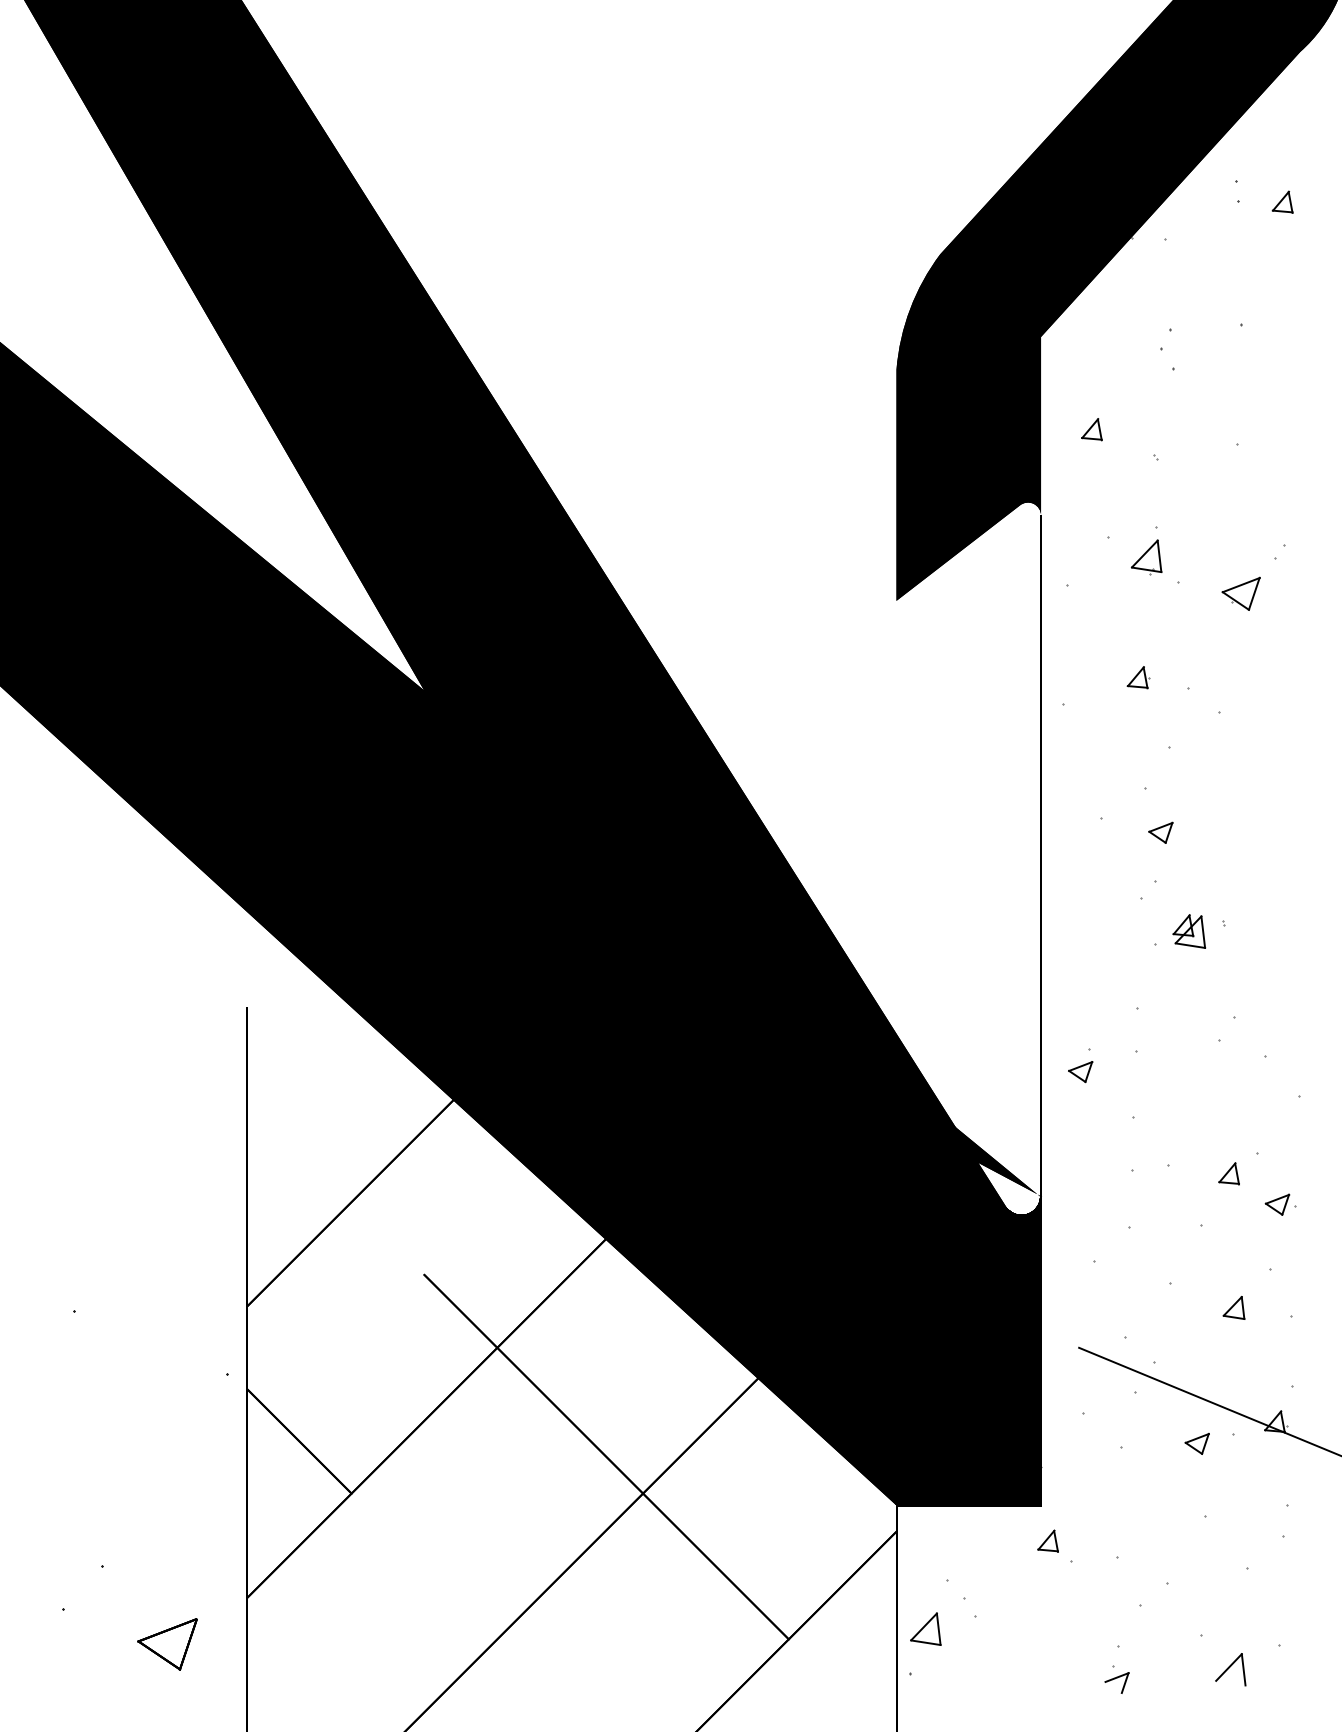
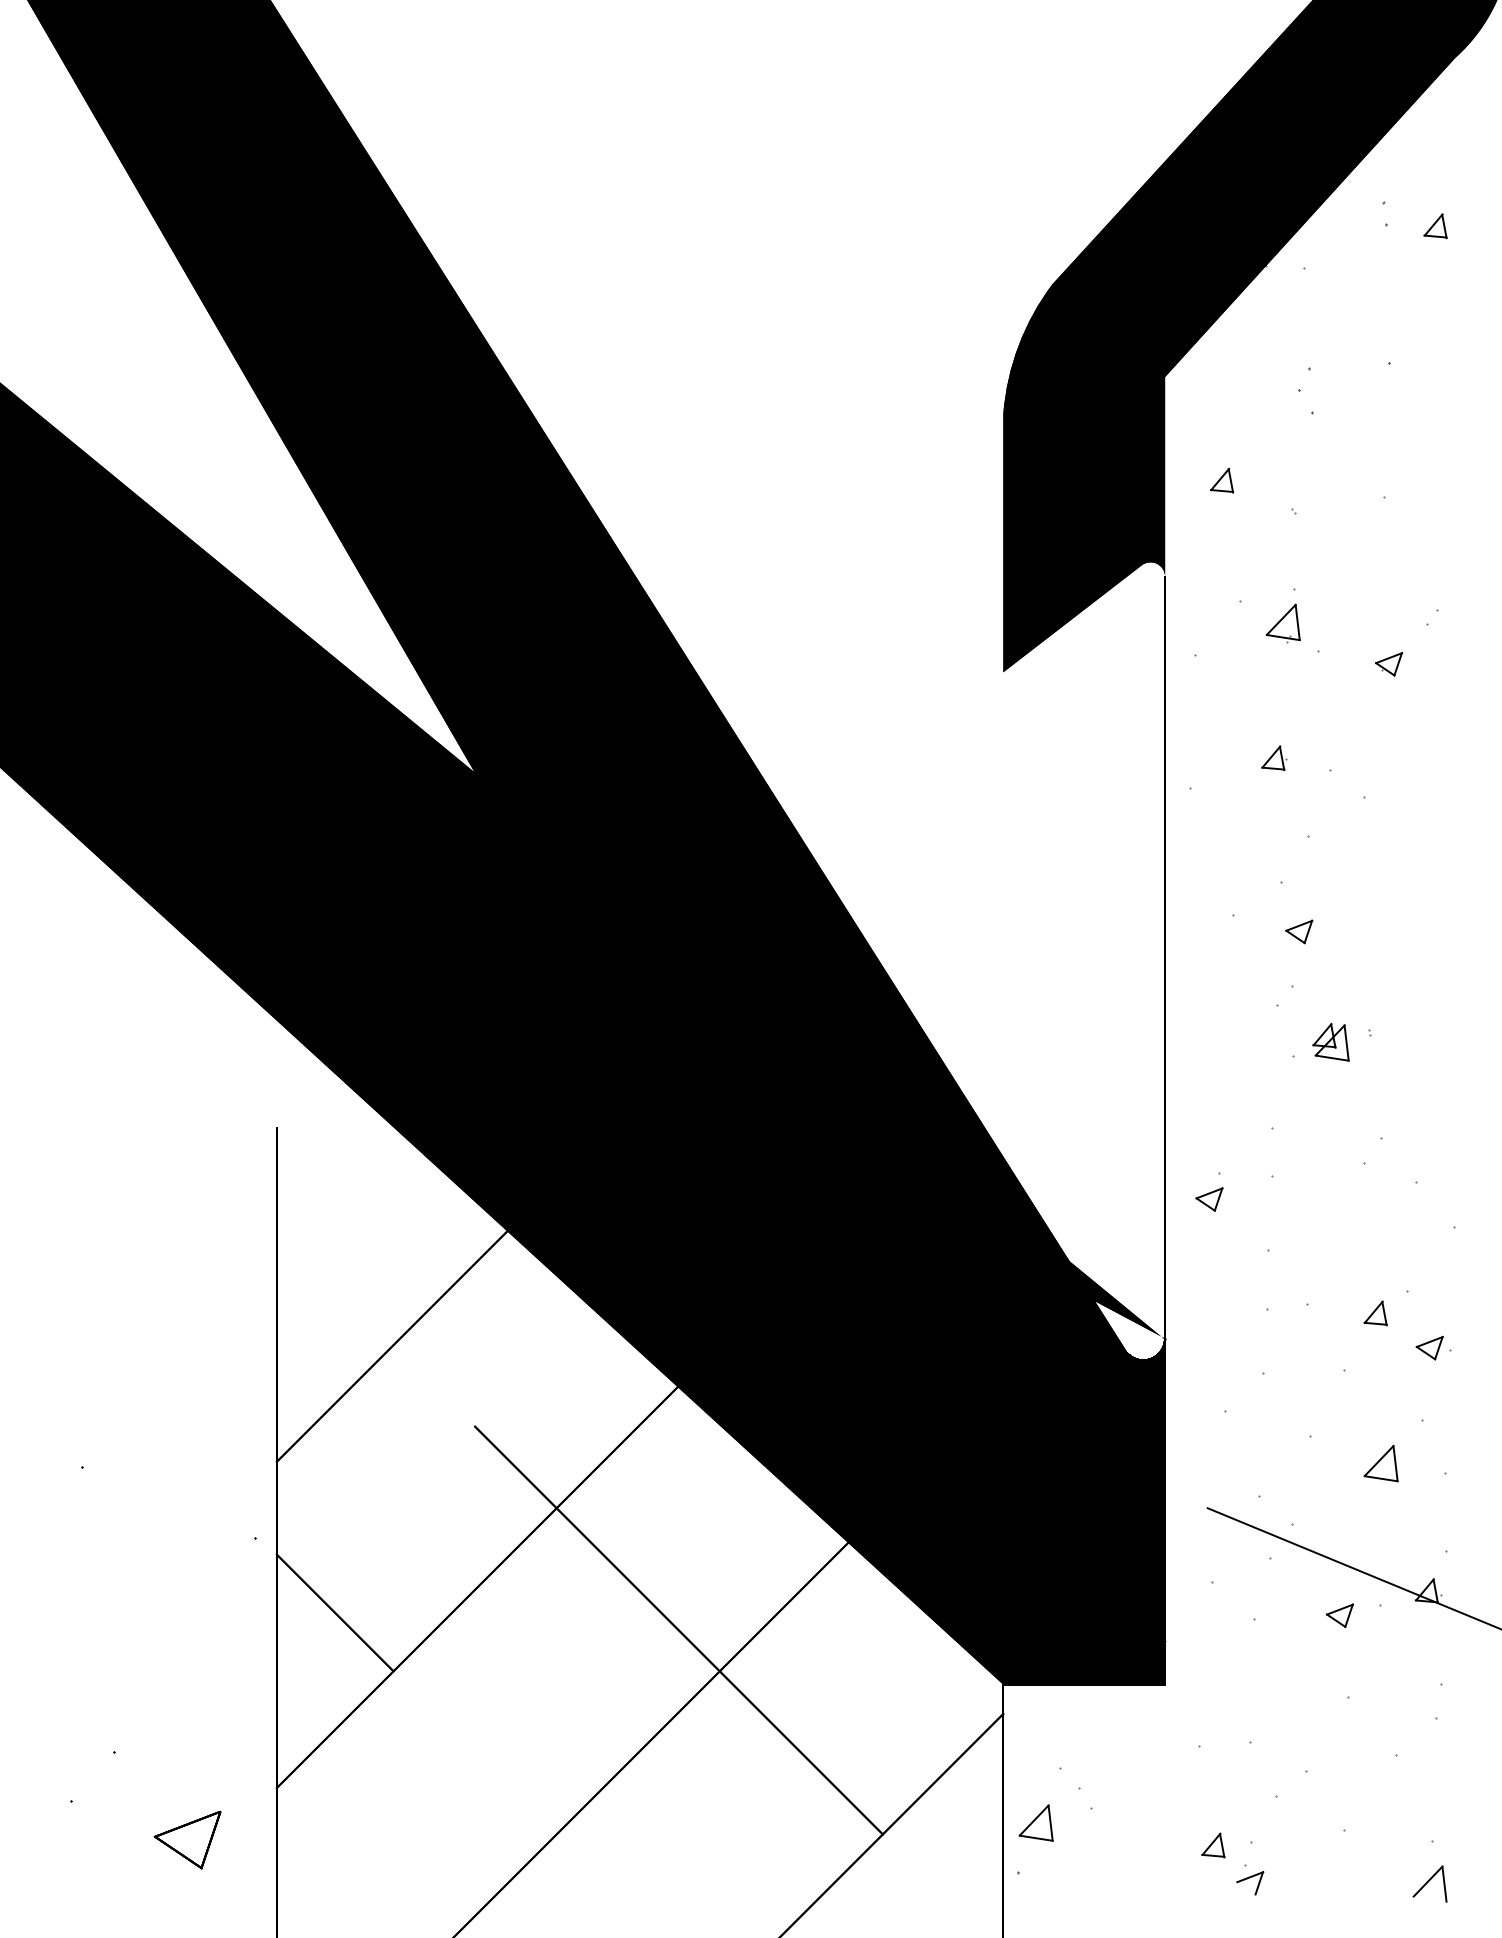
part: (1240, 593) -> (1388, 664), size x0.62
part: (1233, 1307) -> (1380, 1463), size x1.43
part: (1047, 1540) -> (1212, 1844), moved
part: (1230, 1669) -> (1429, 1883), moved

